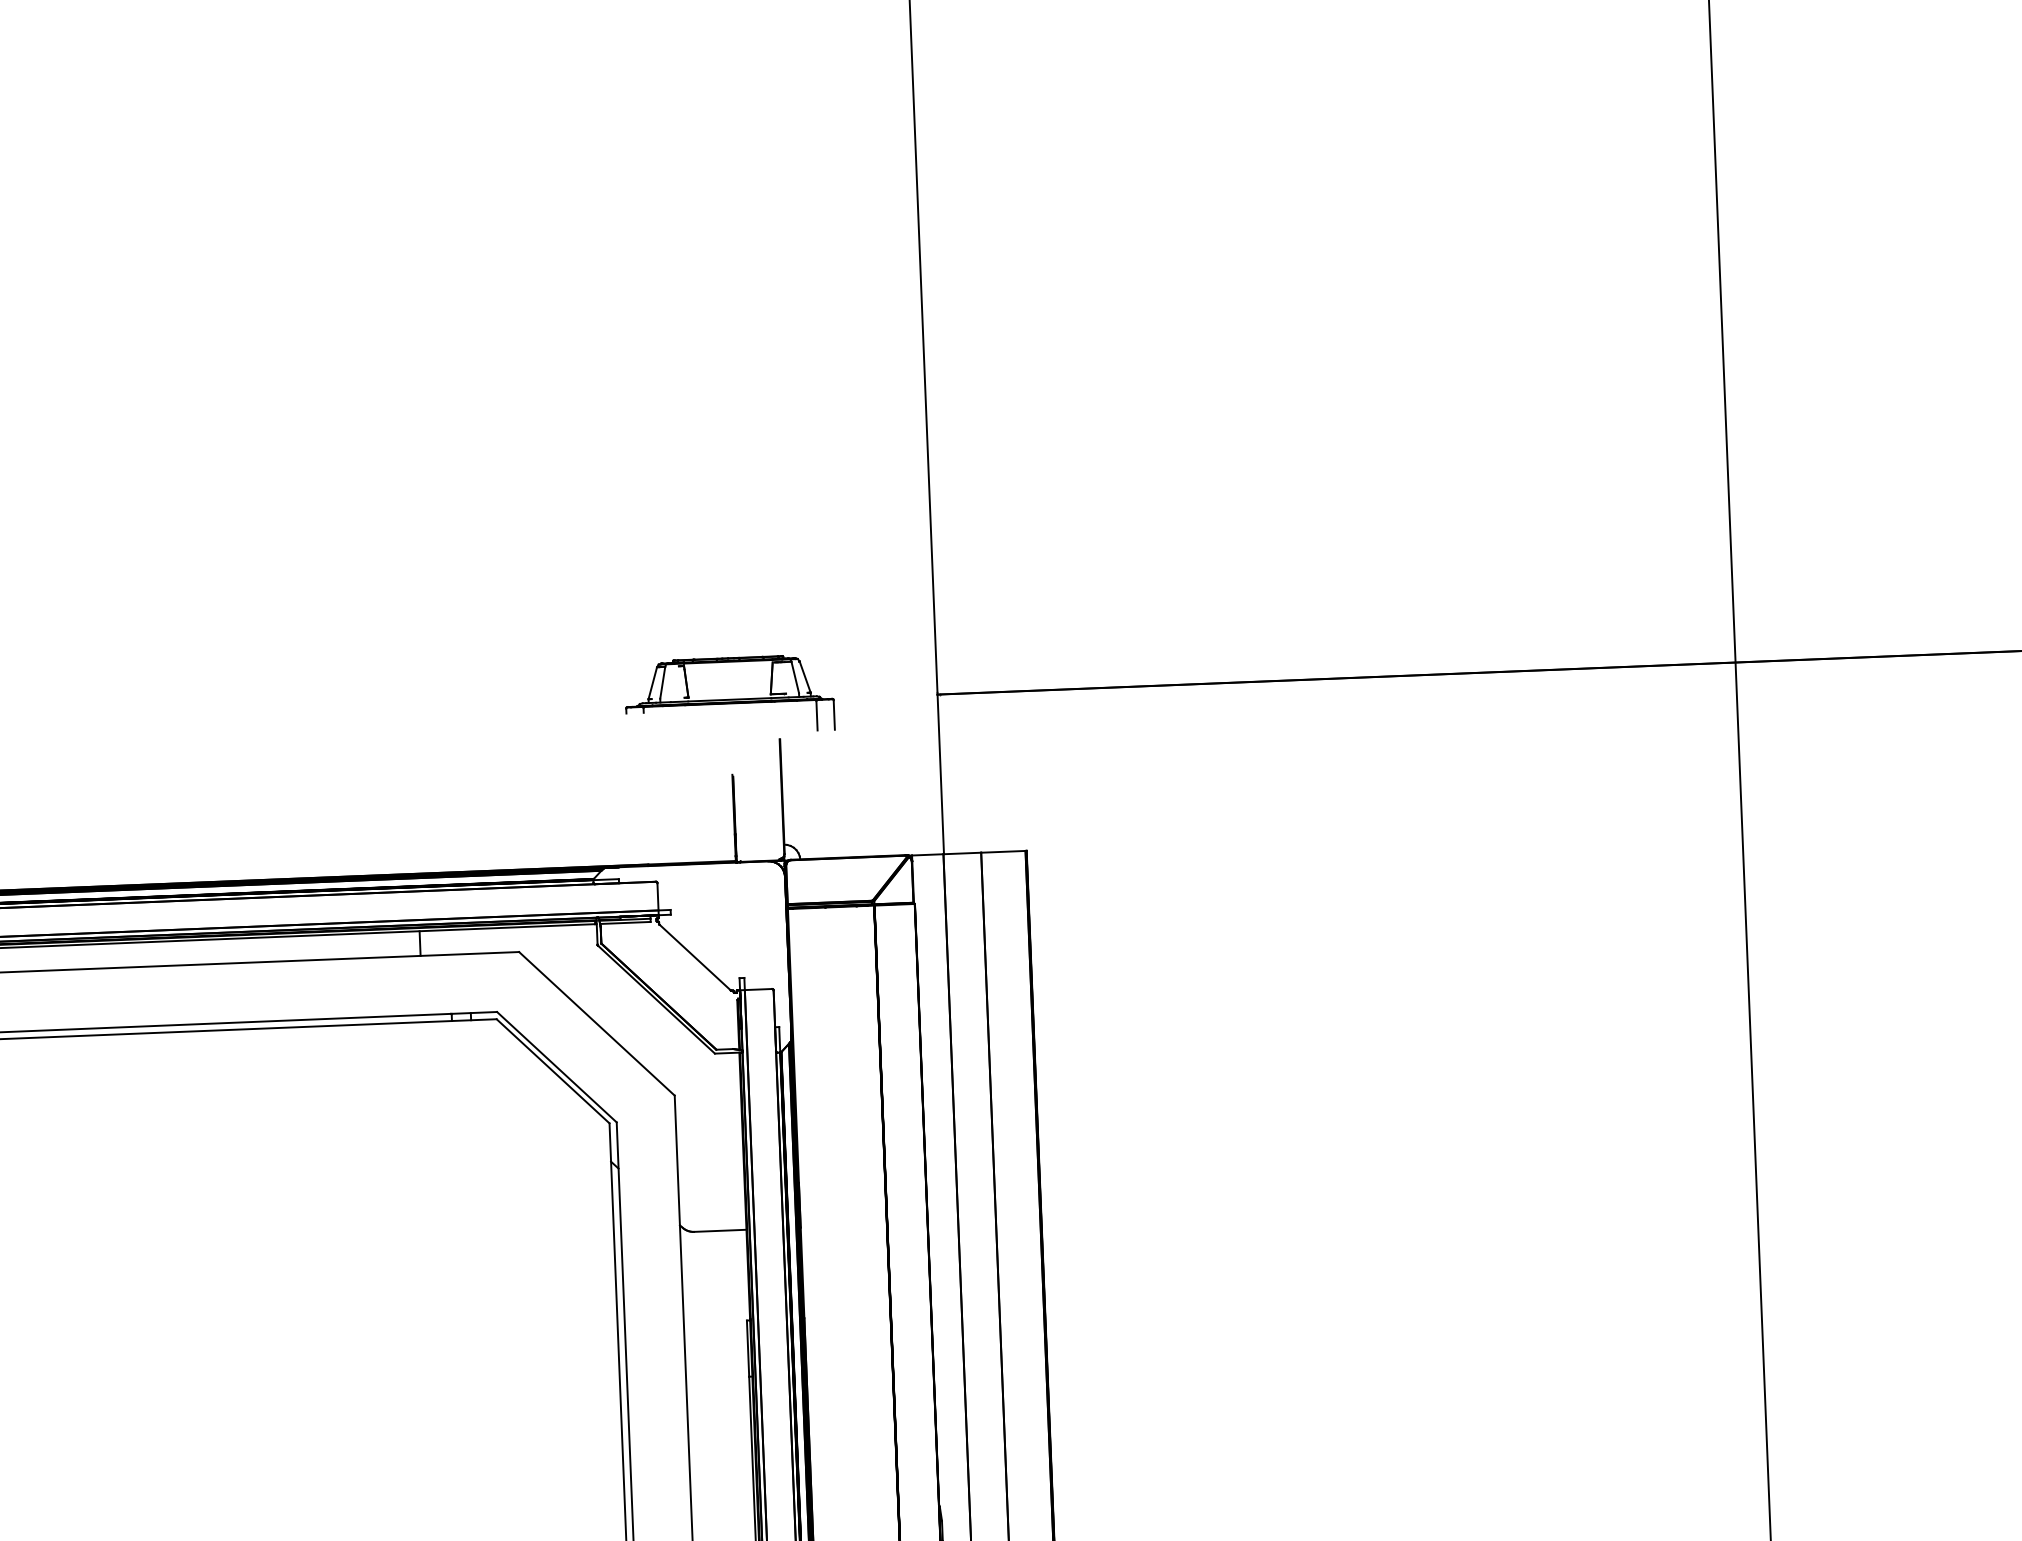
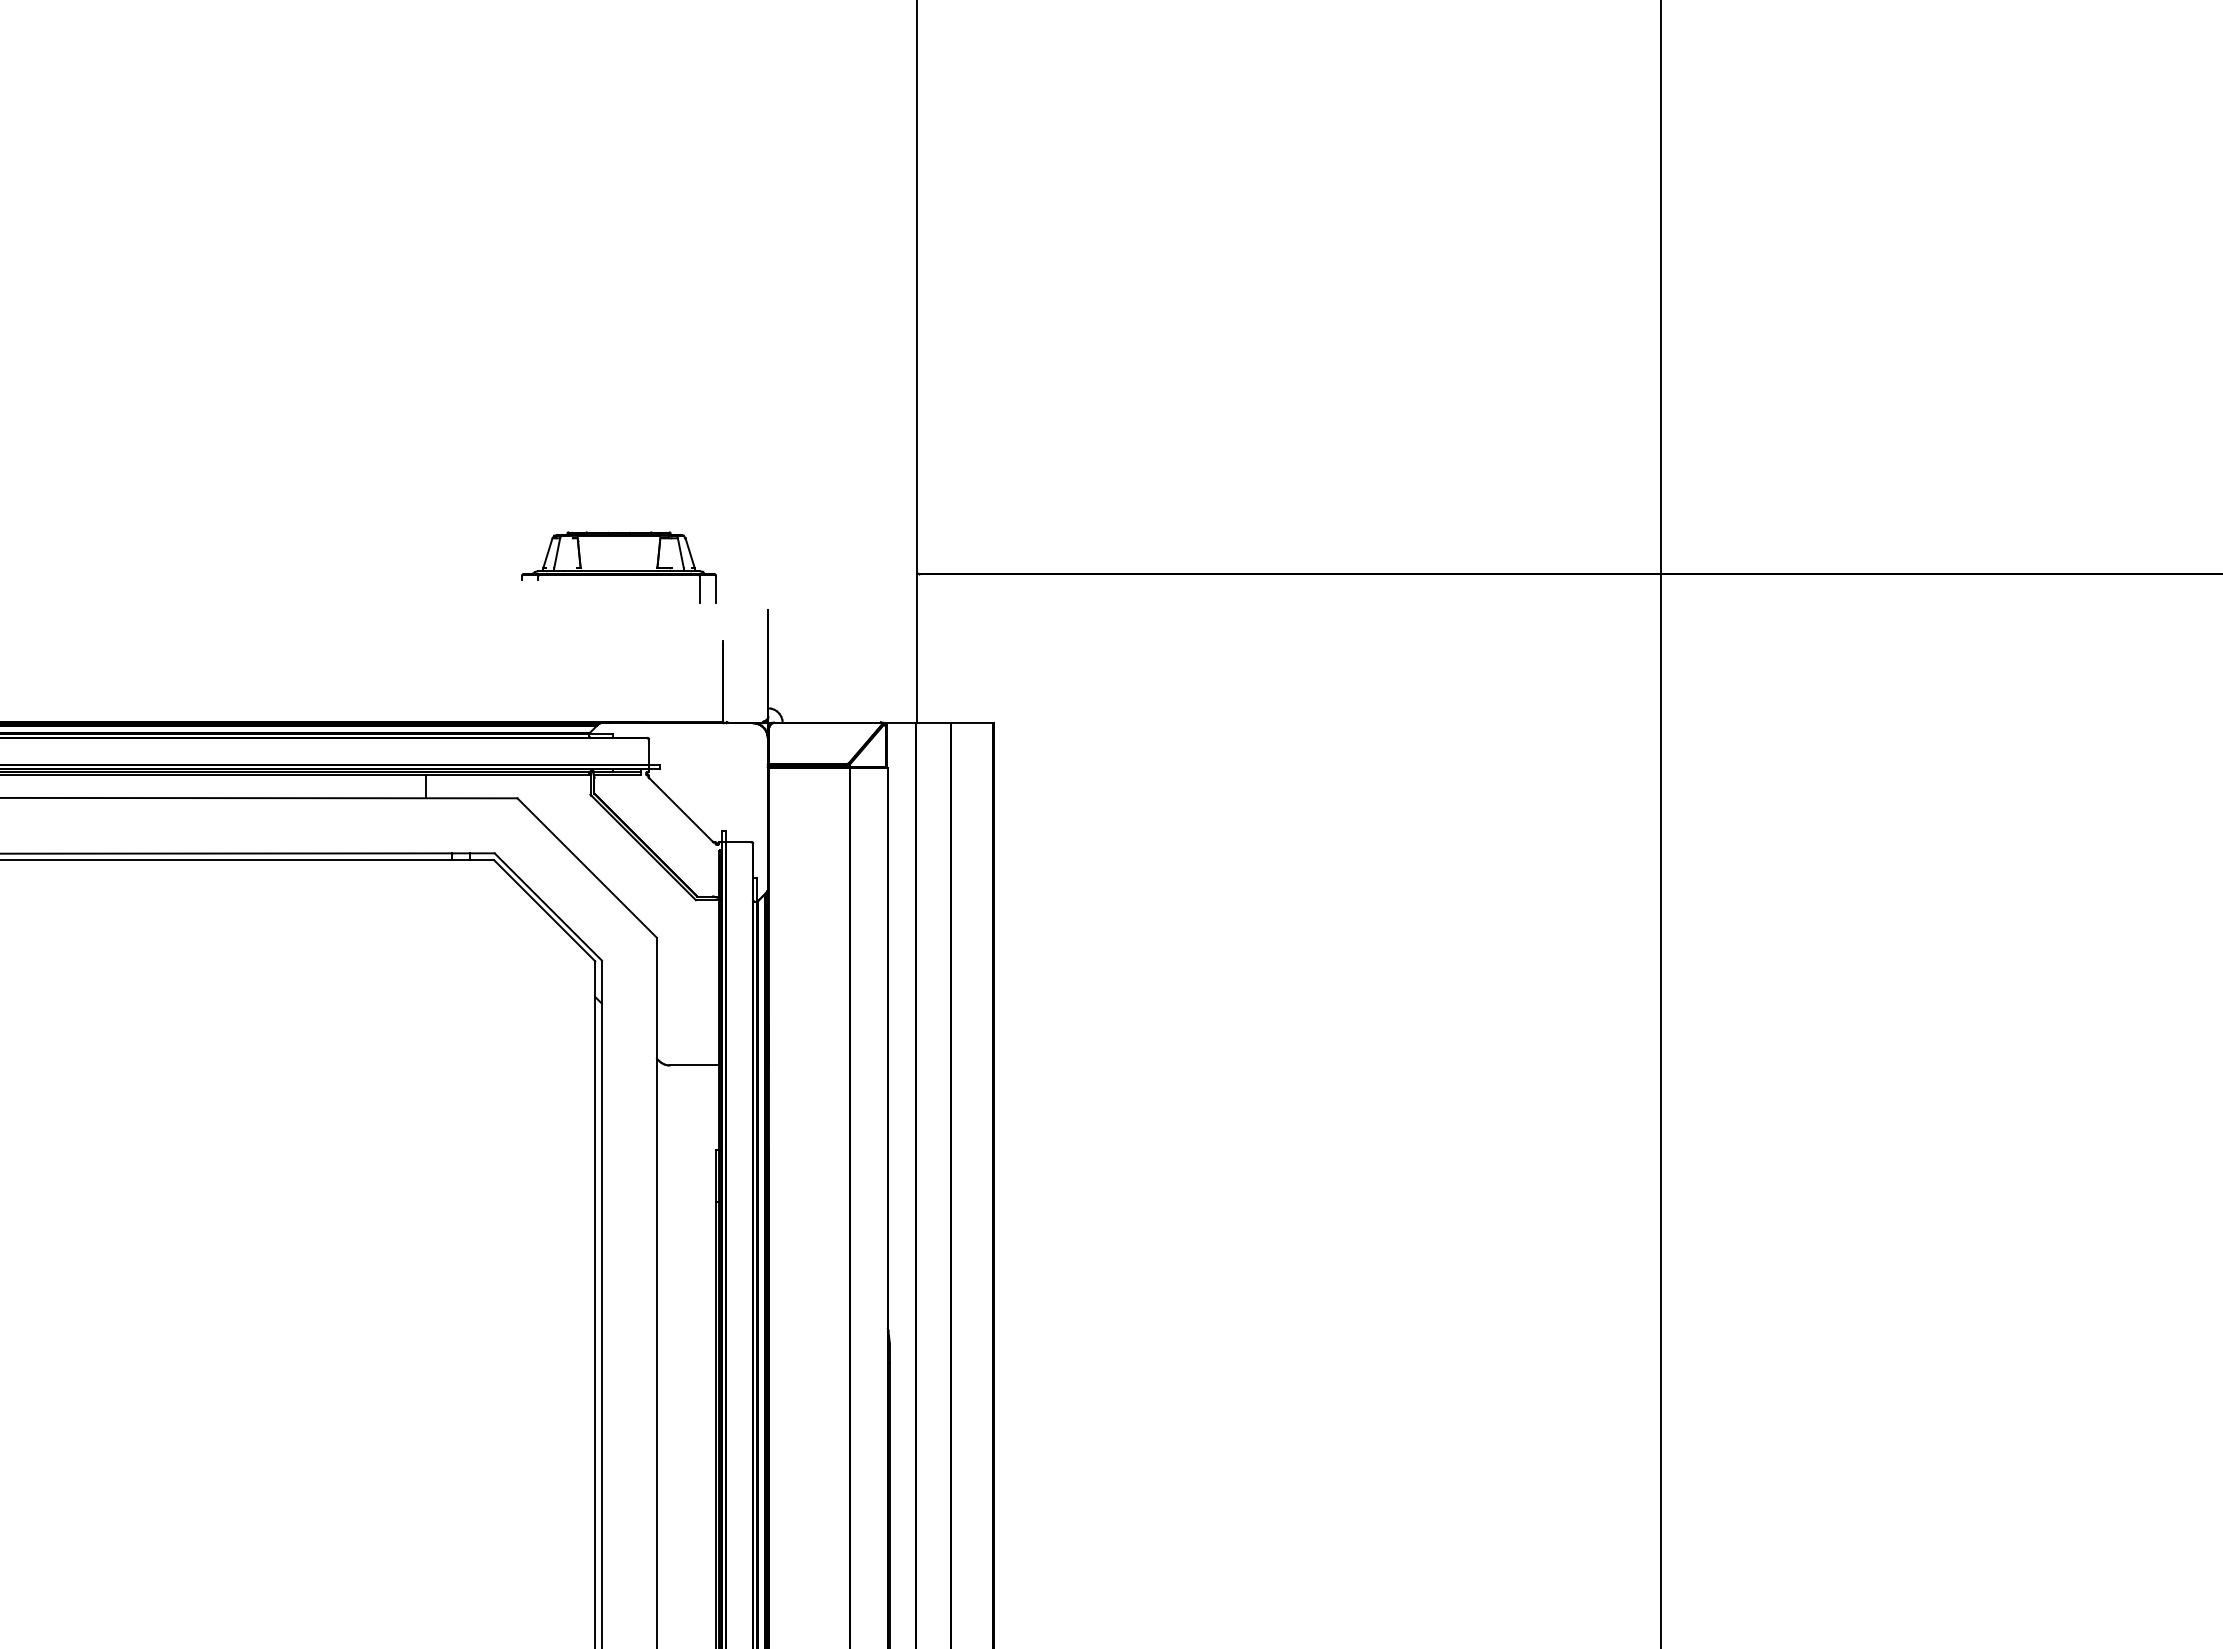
part: (729, 695) -> (618, 567), moved

